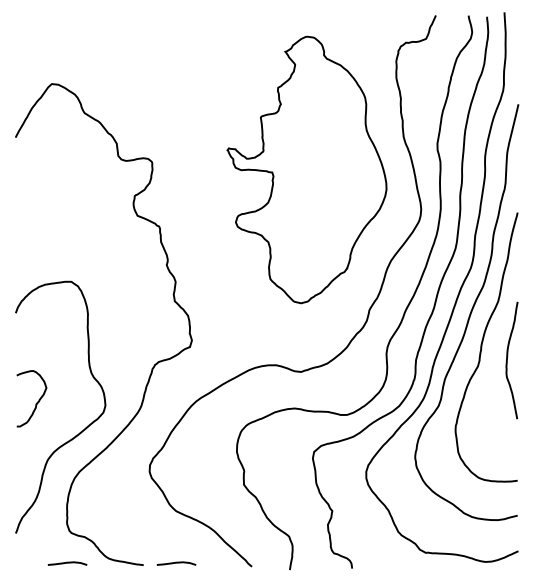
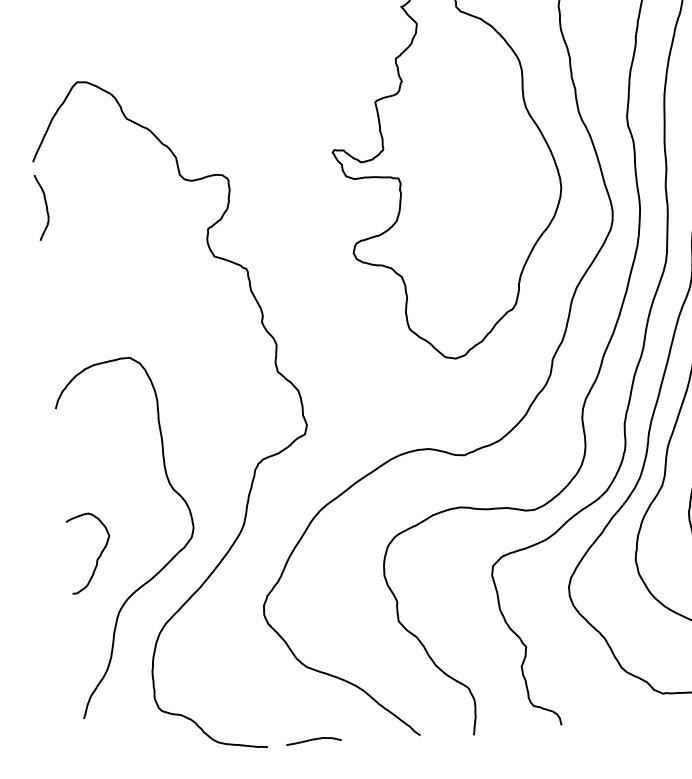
curve: (21, 169) -> (45, 206), added
curve: (36, 402) -> (97, 557), moved
curve: (67, 563) -> (160, 754), removed

